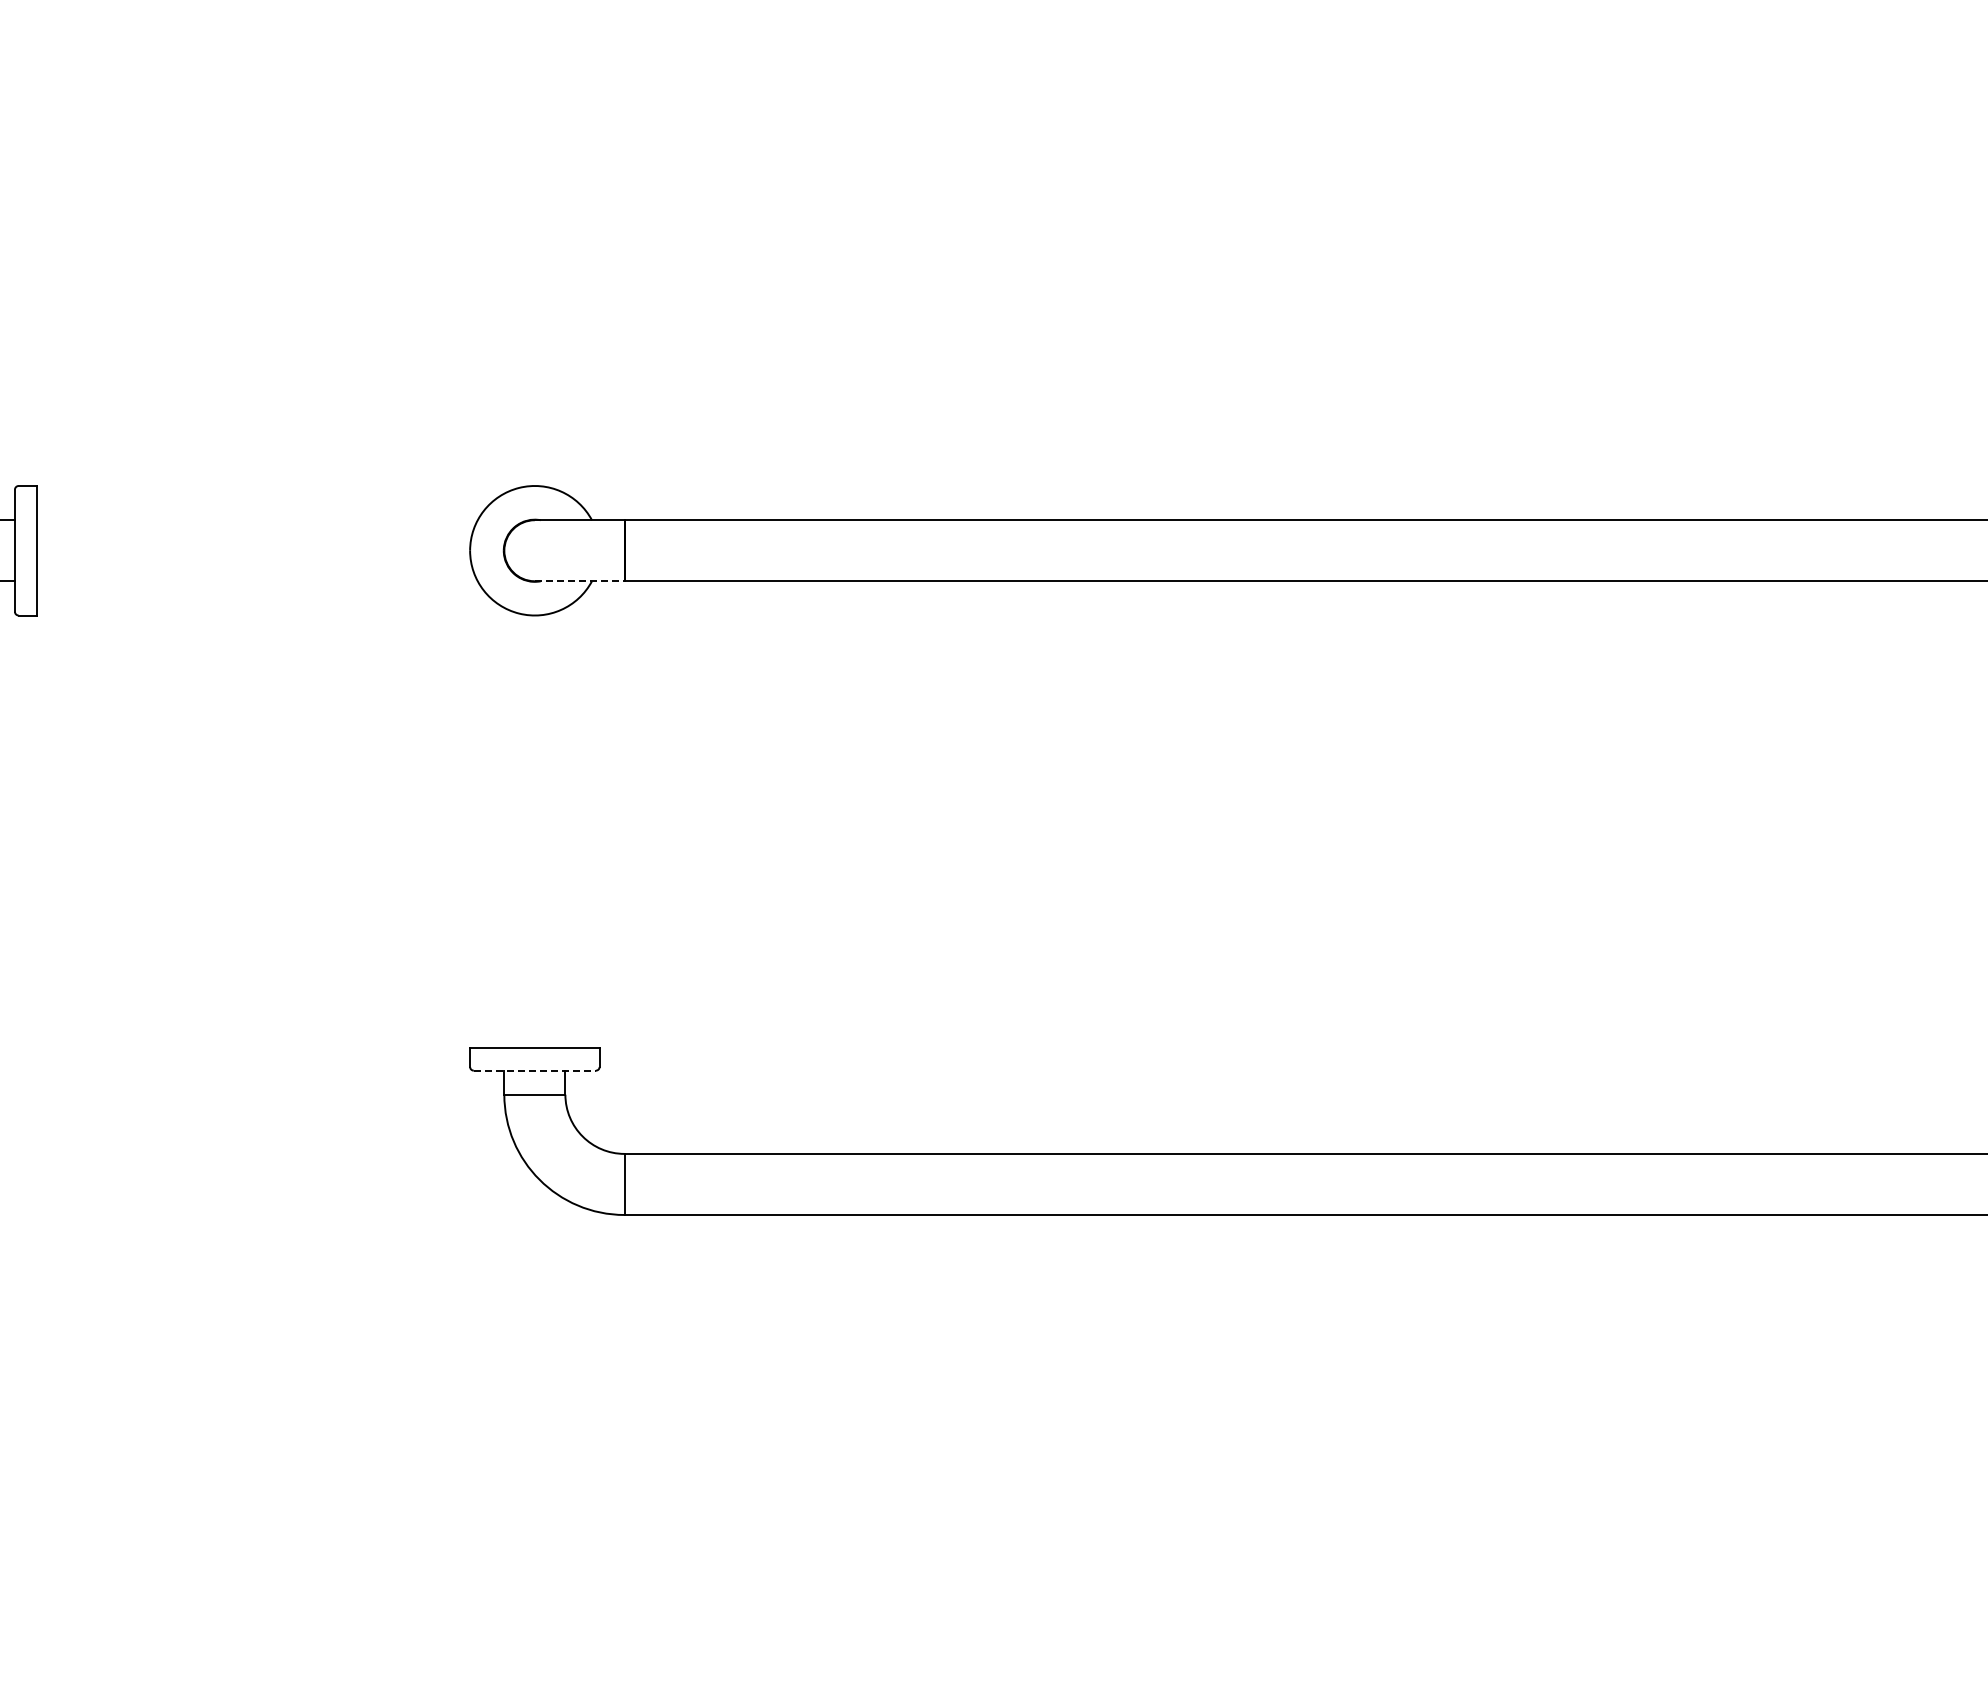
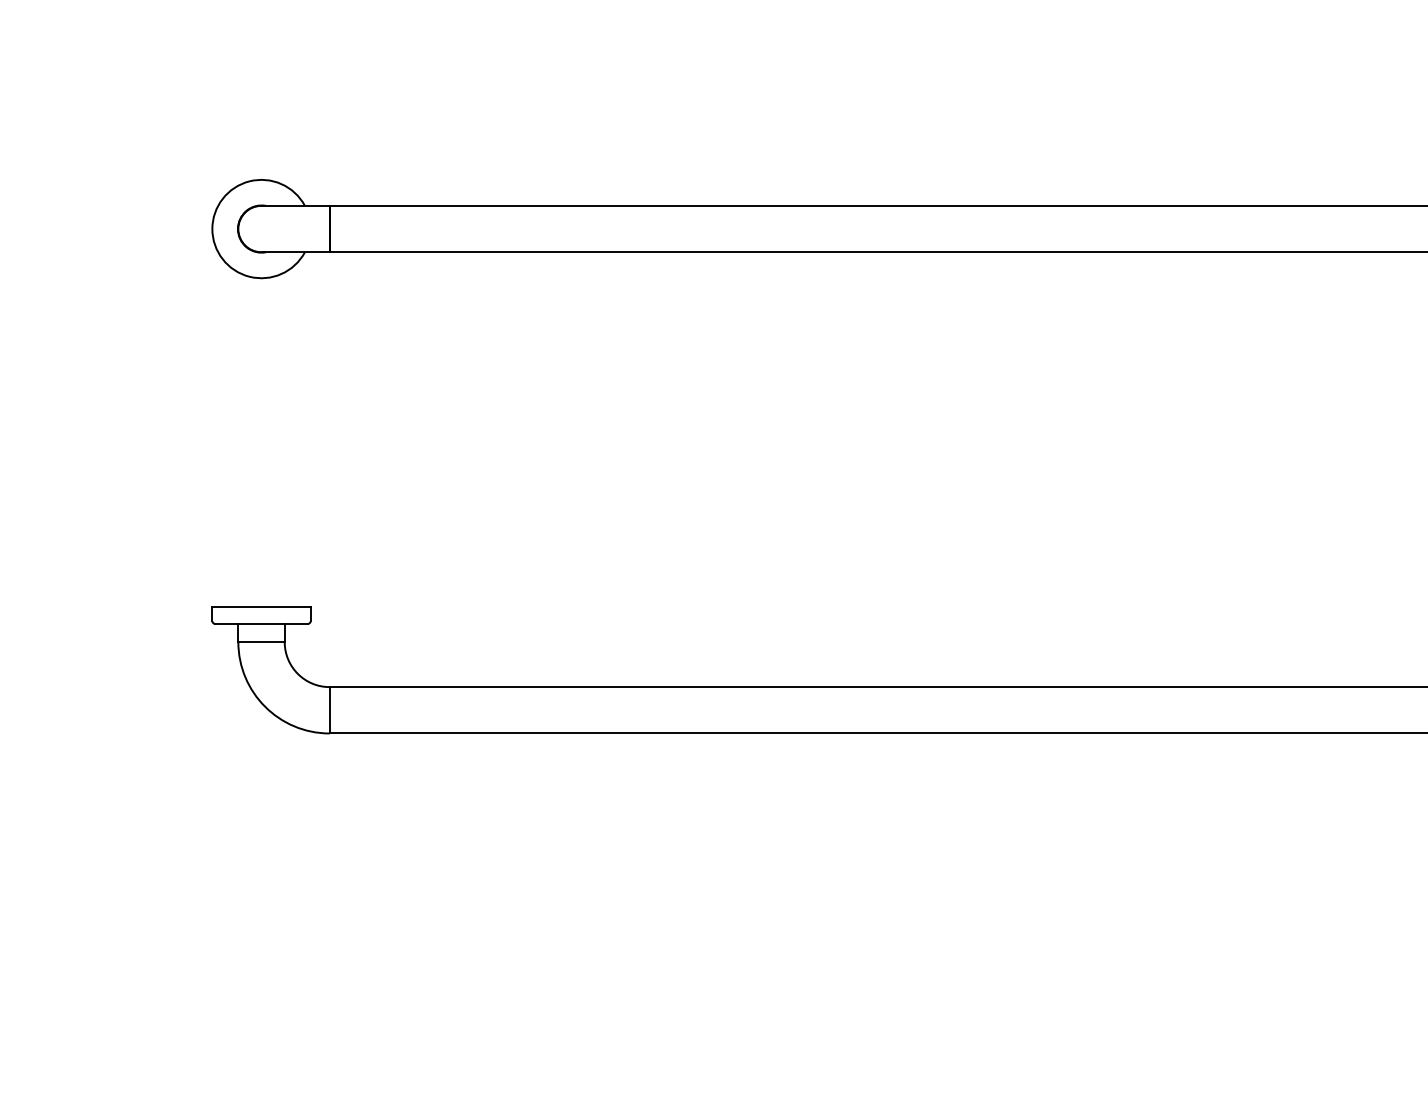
line: (579, 581) -> (295, 252), dashed -> solid
line: (535, 1070) -> (262, 623), dashed -> solid

